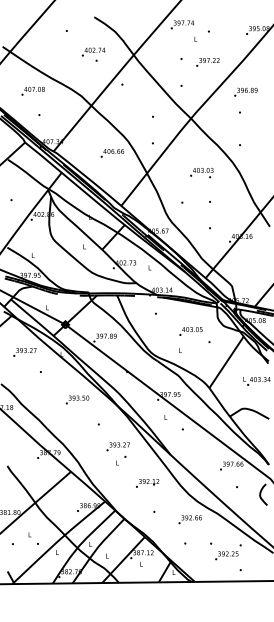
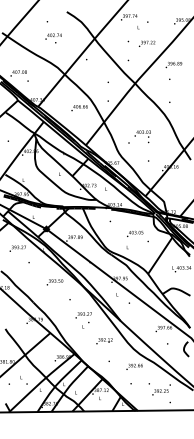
text: (93, 54) -> (53, 38), moved
text: (32, 90) -> (18, 72), moved
text: (201, 173) -> (142, 134), moved

